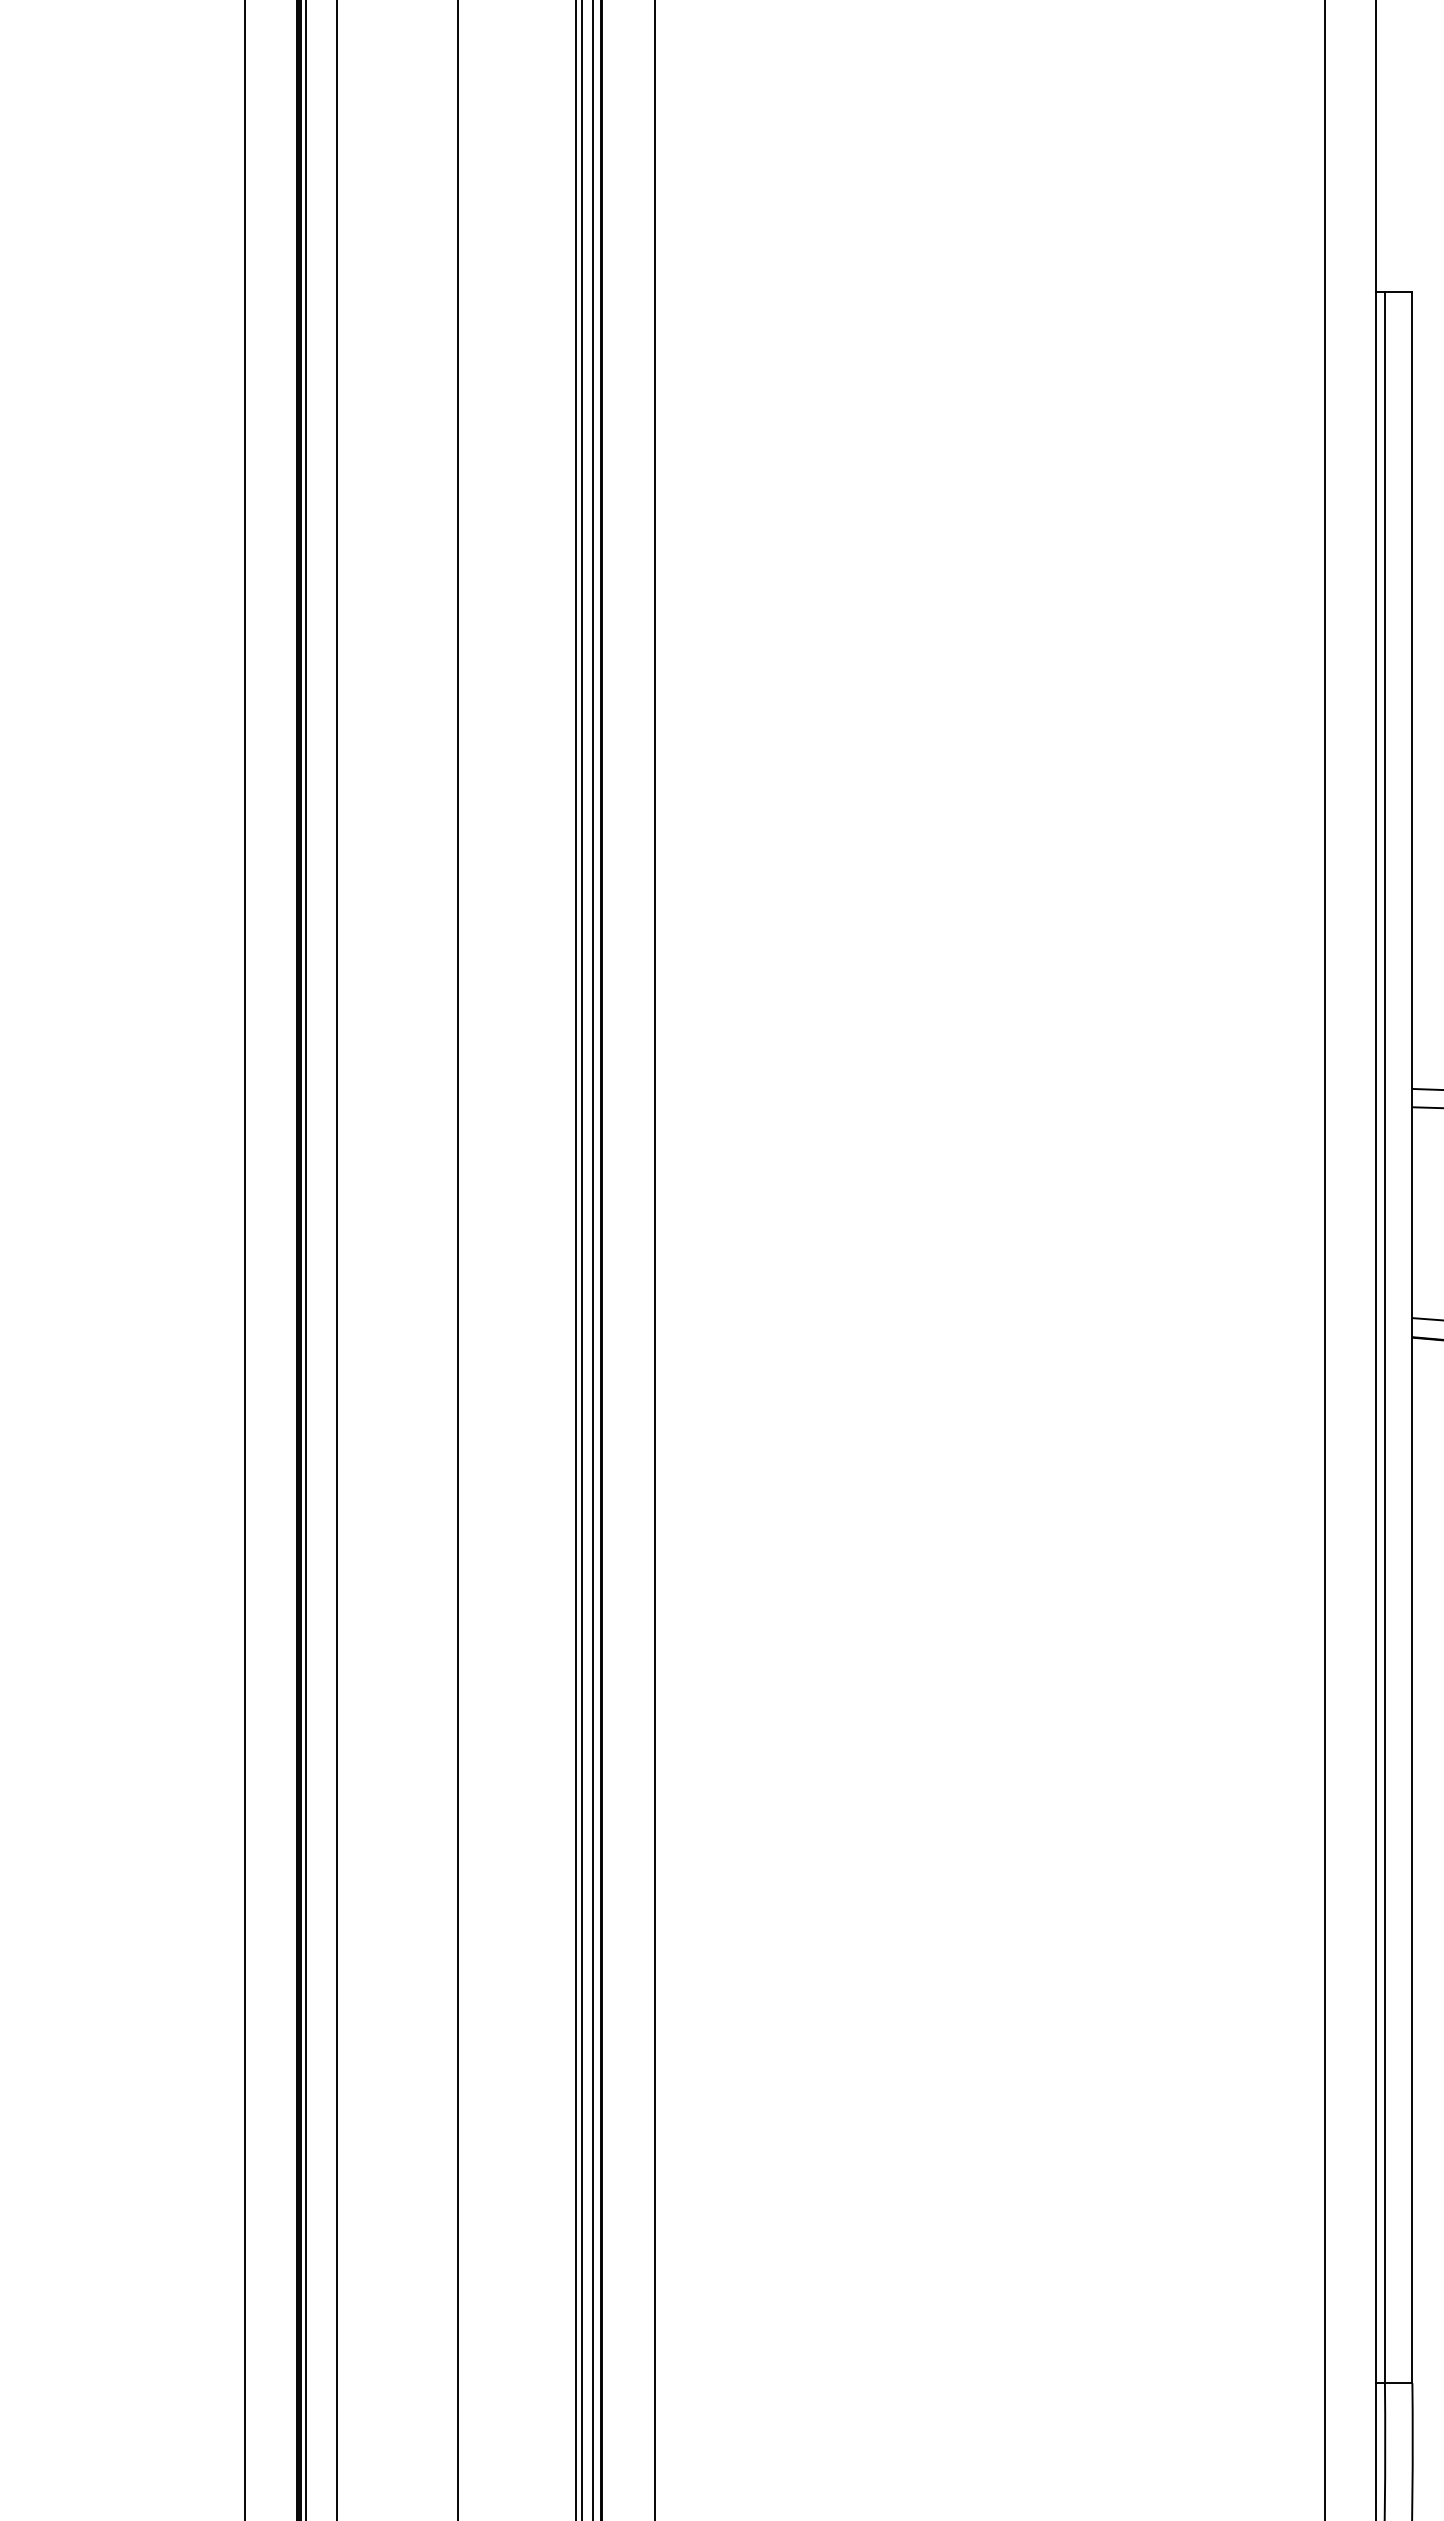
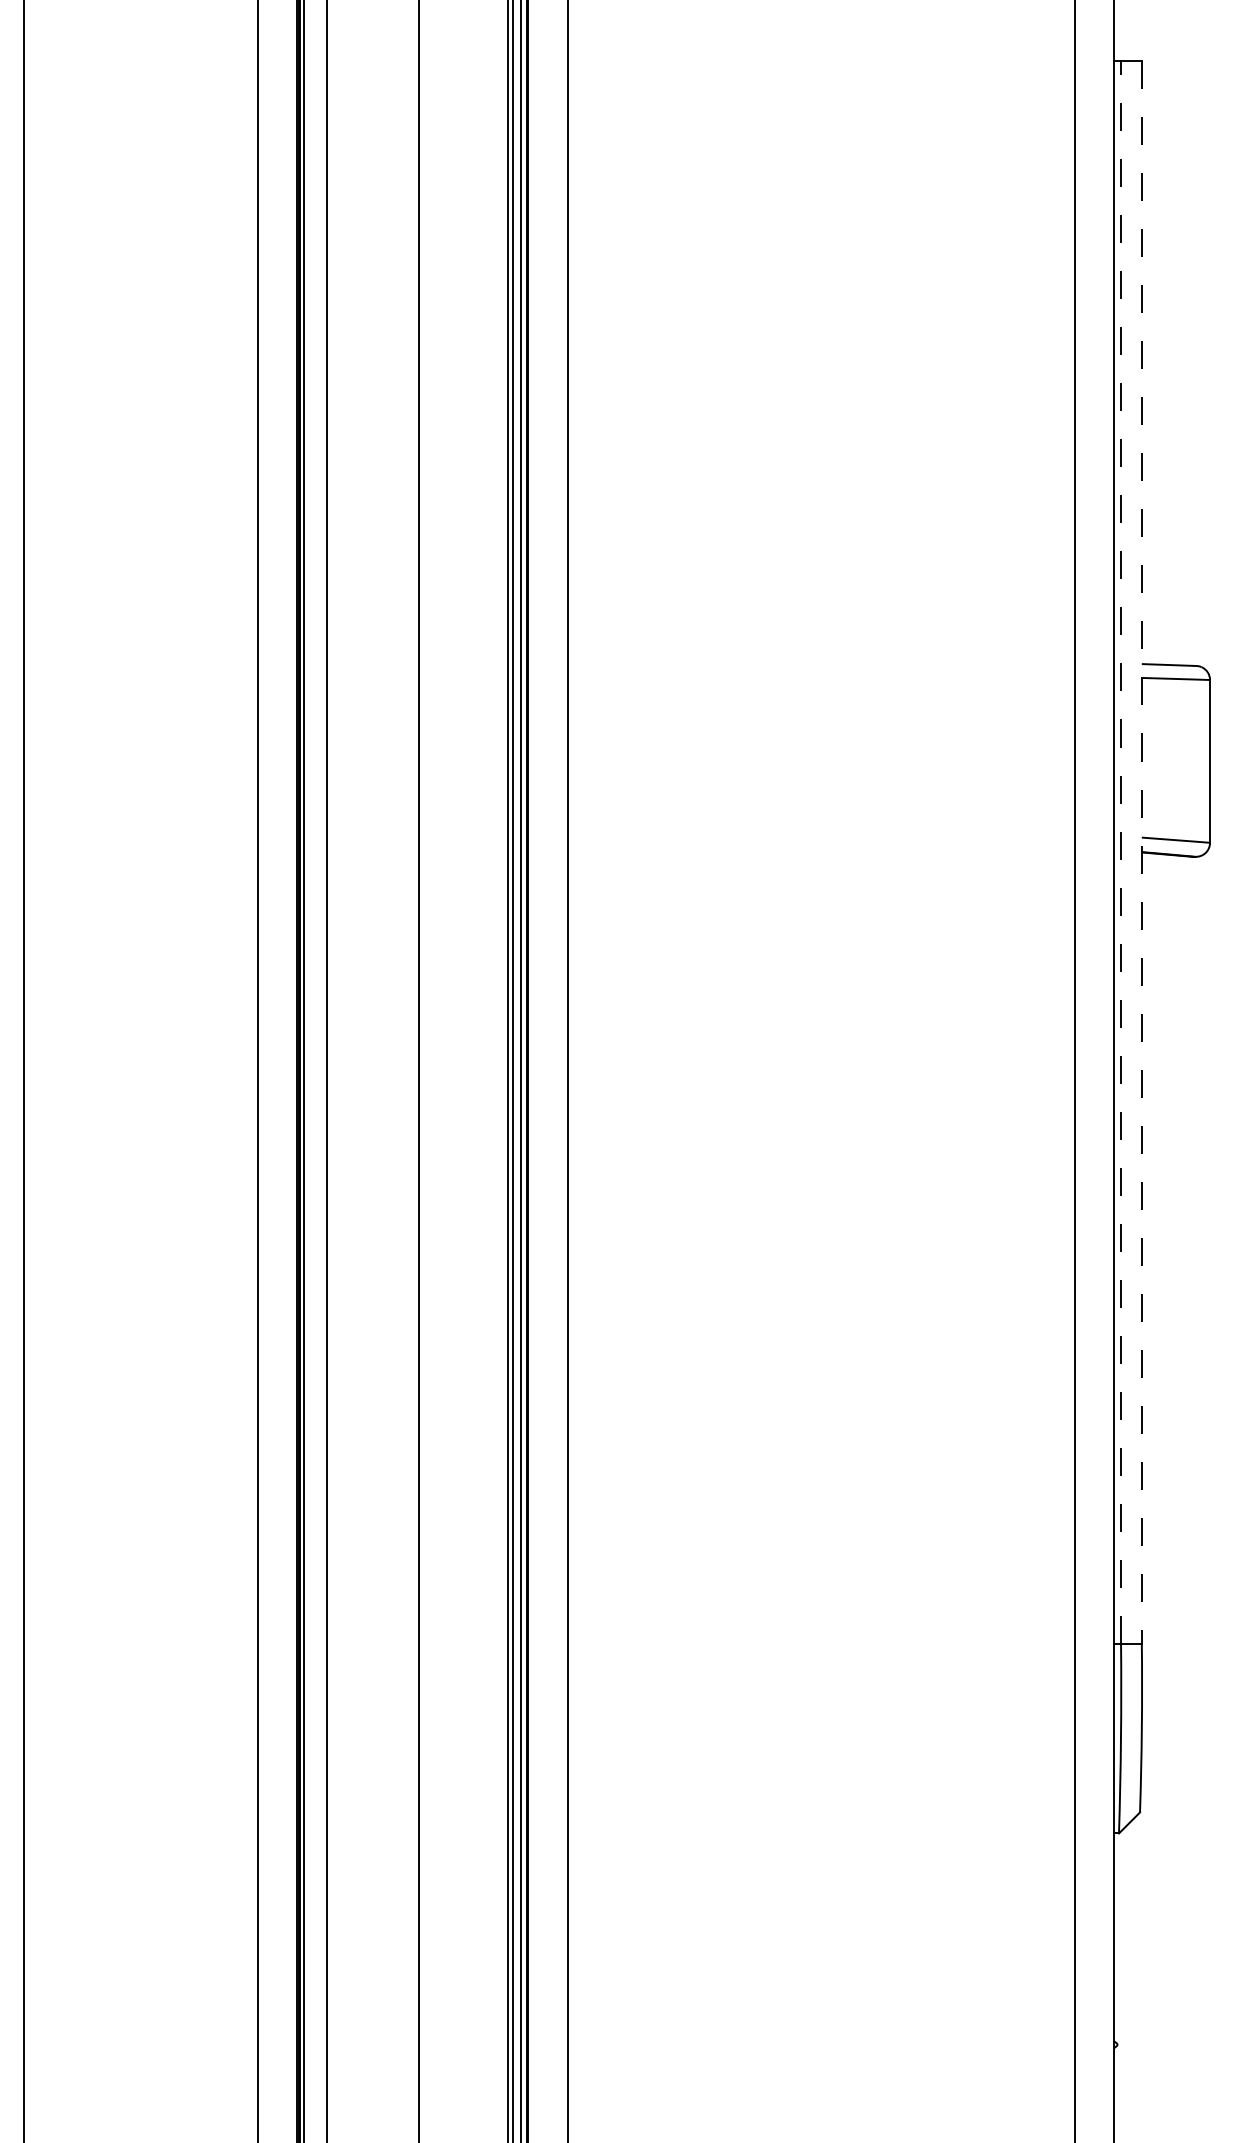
line: (1385, 1337) -> (1121, 852), solid -> dashed
line: (1411, 1337) -> (1141, 852), solid -> dashed

